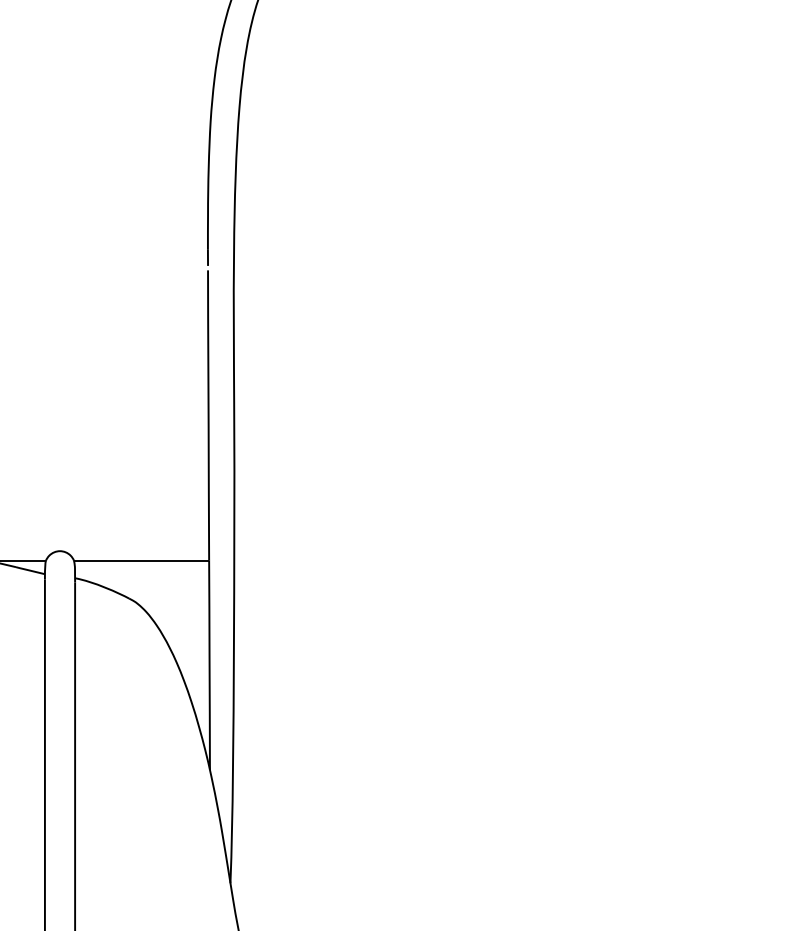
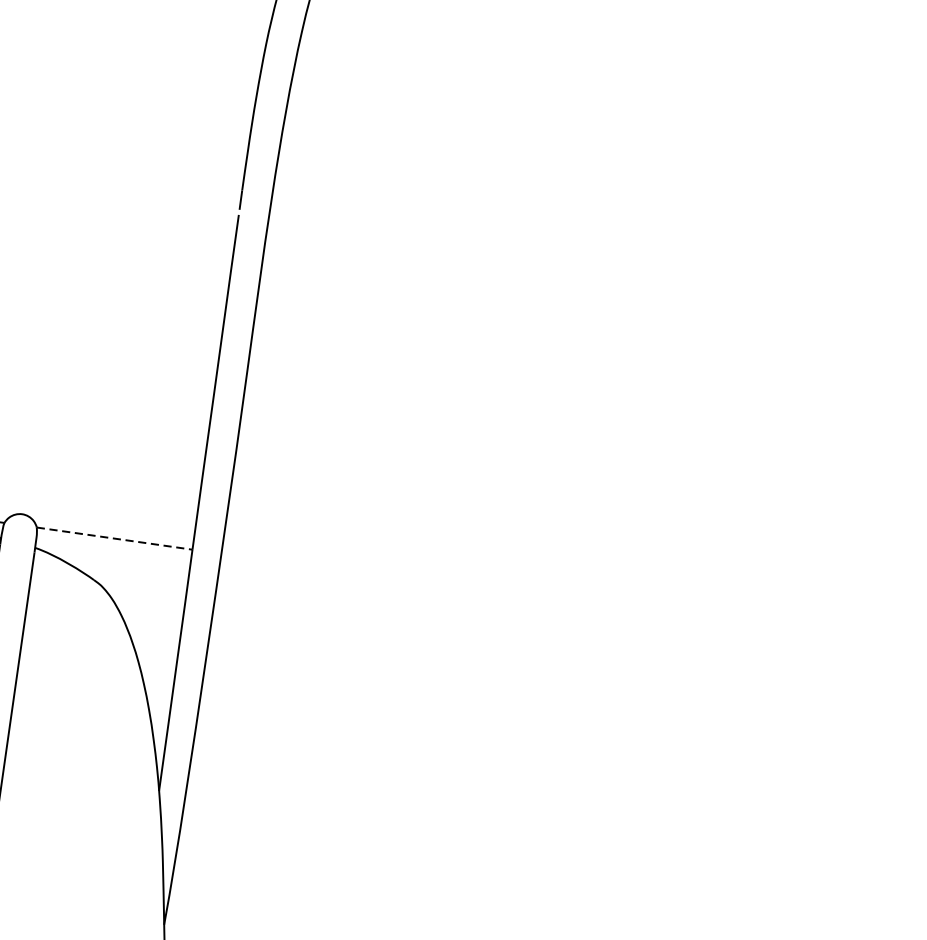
line: (141, 560) -> (114, 538), solid -> dashed

